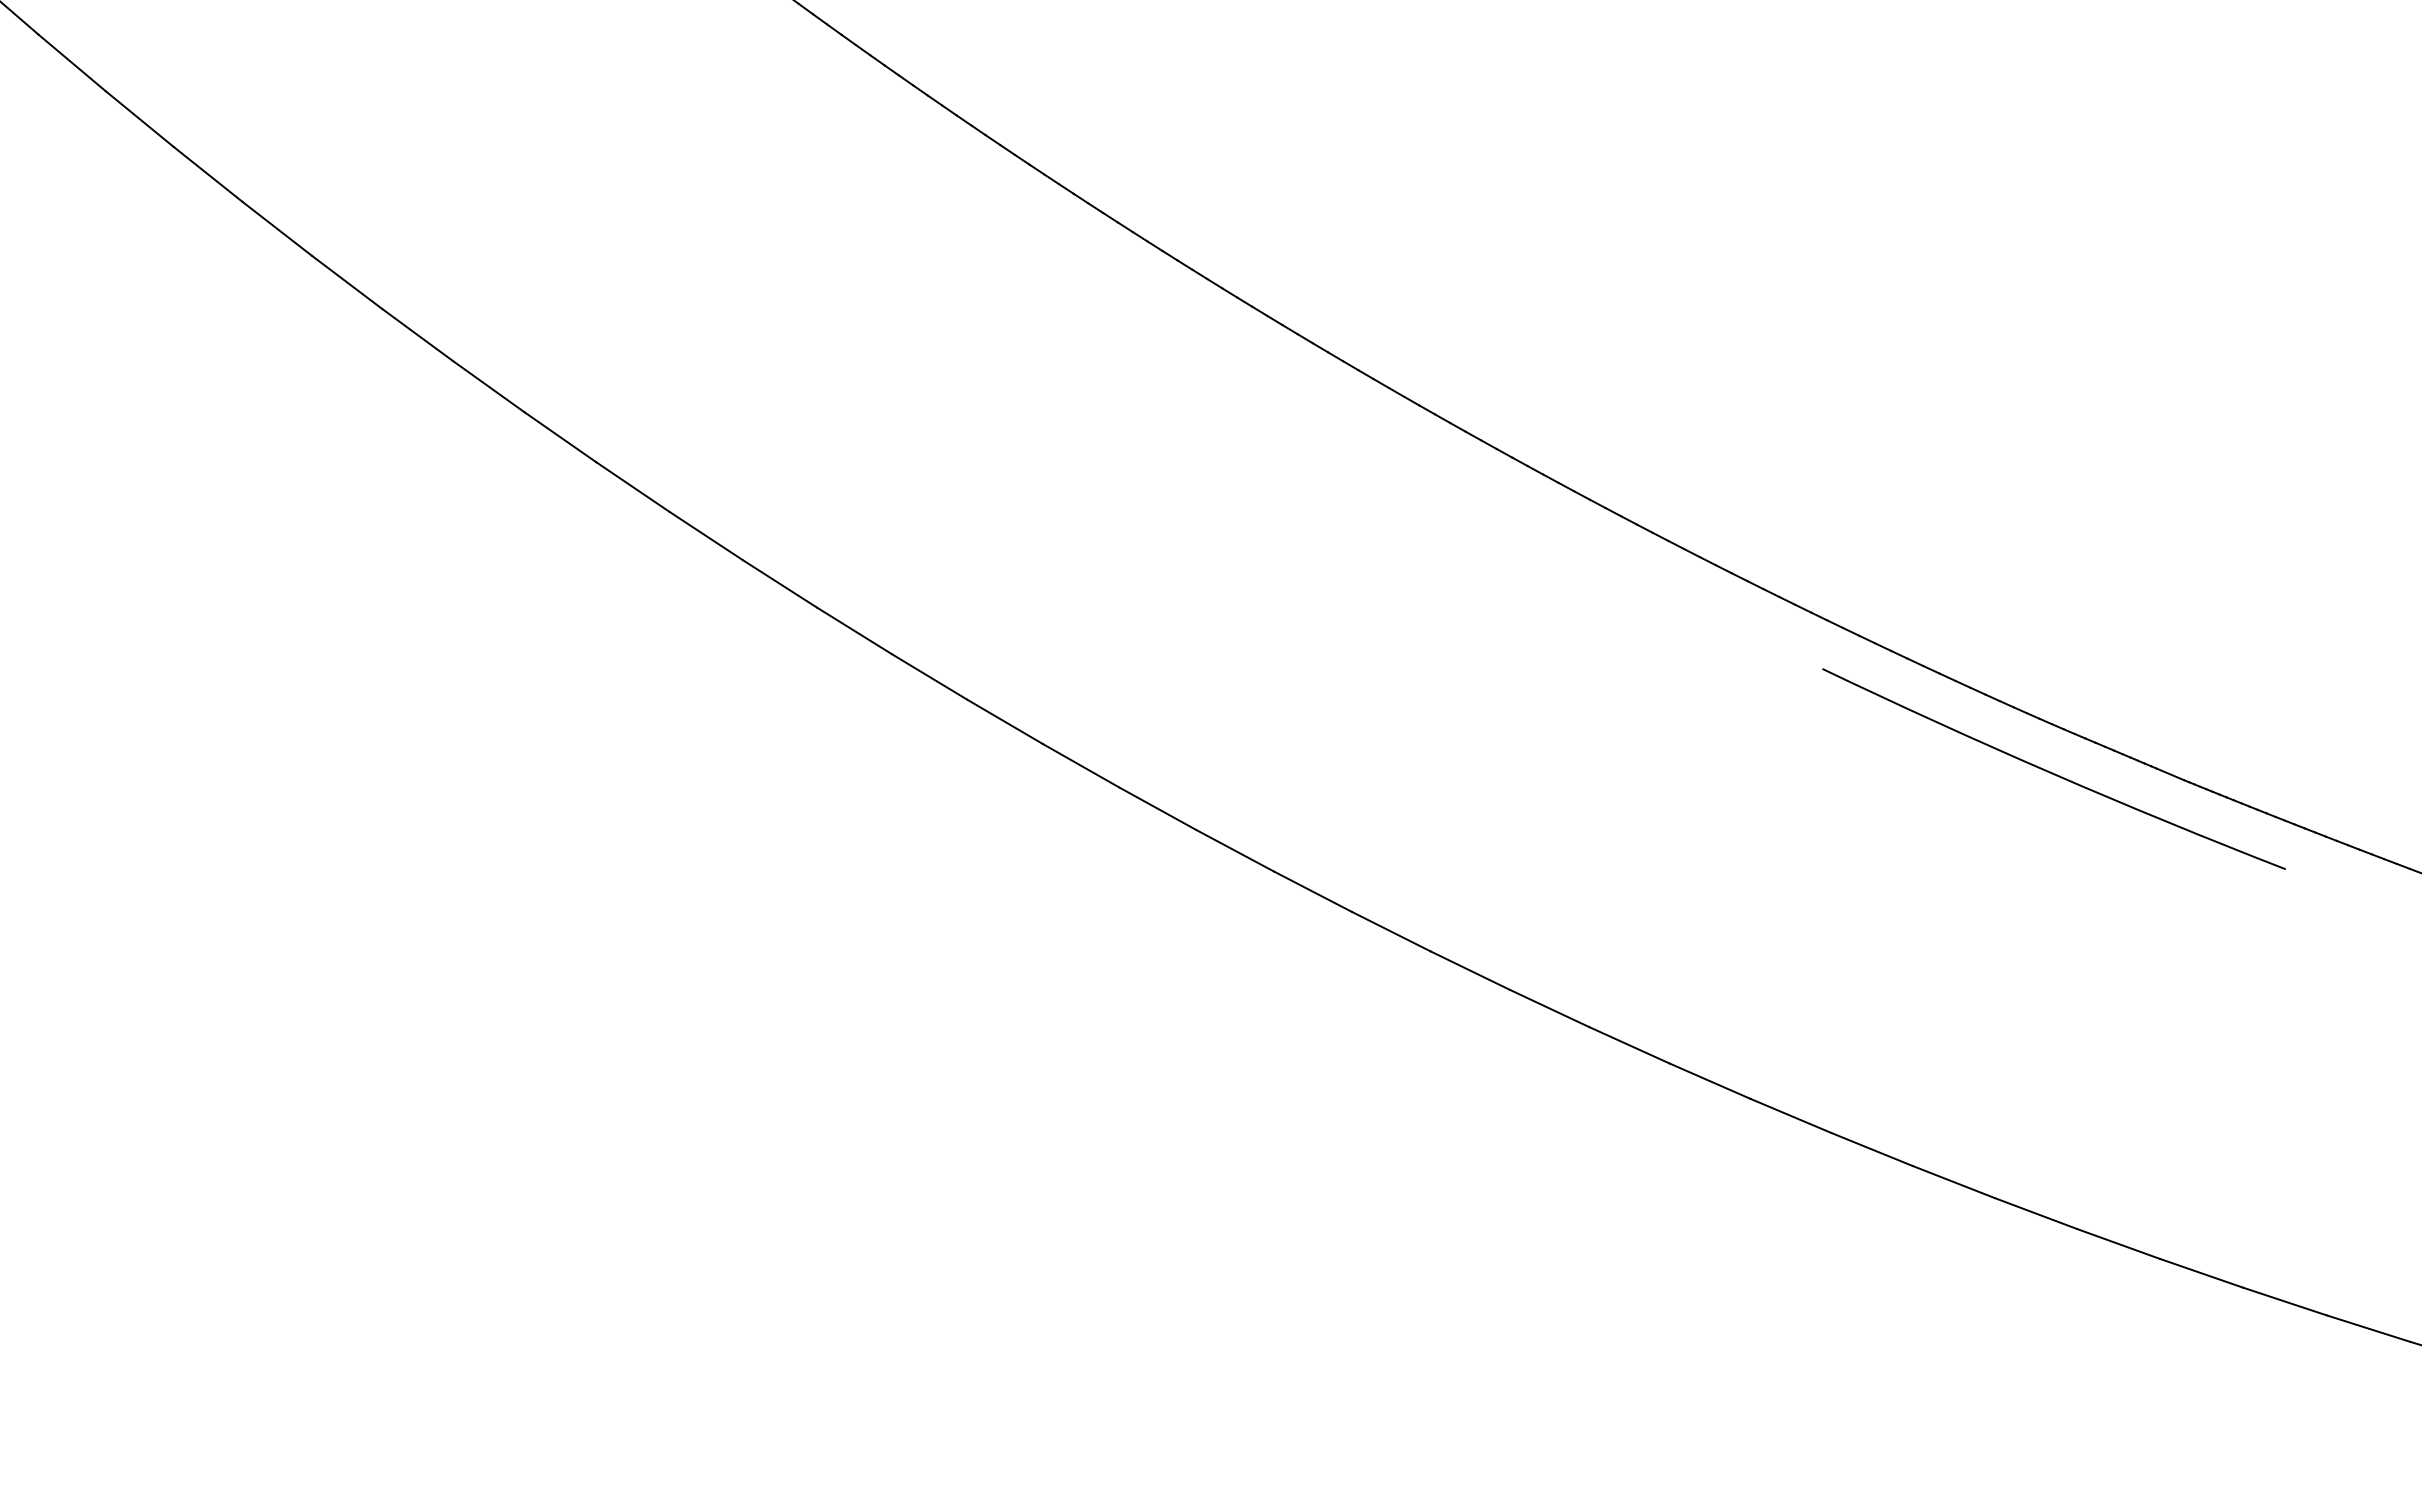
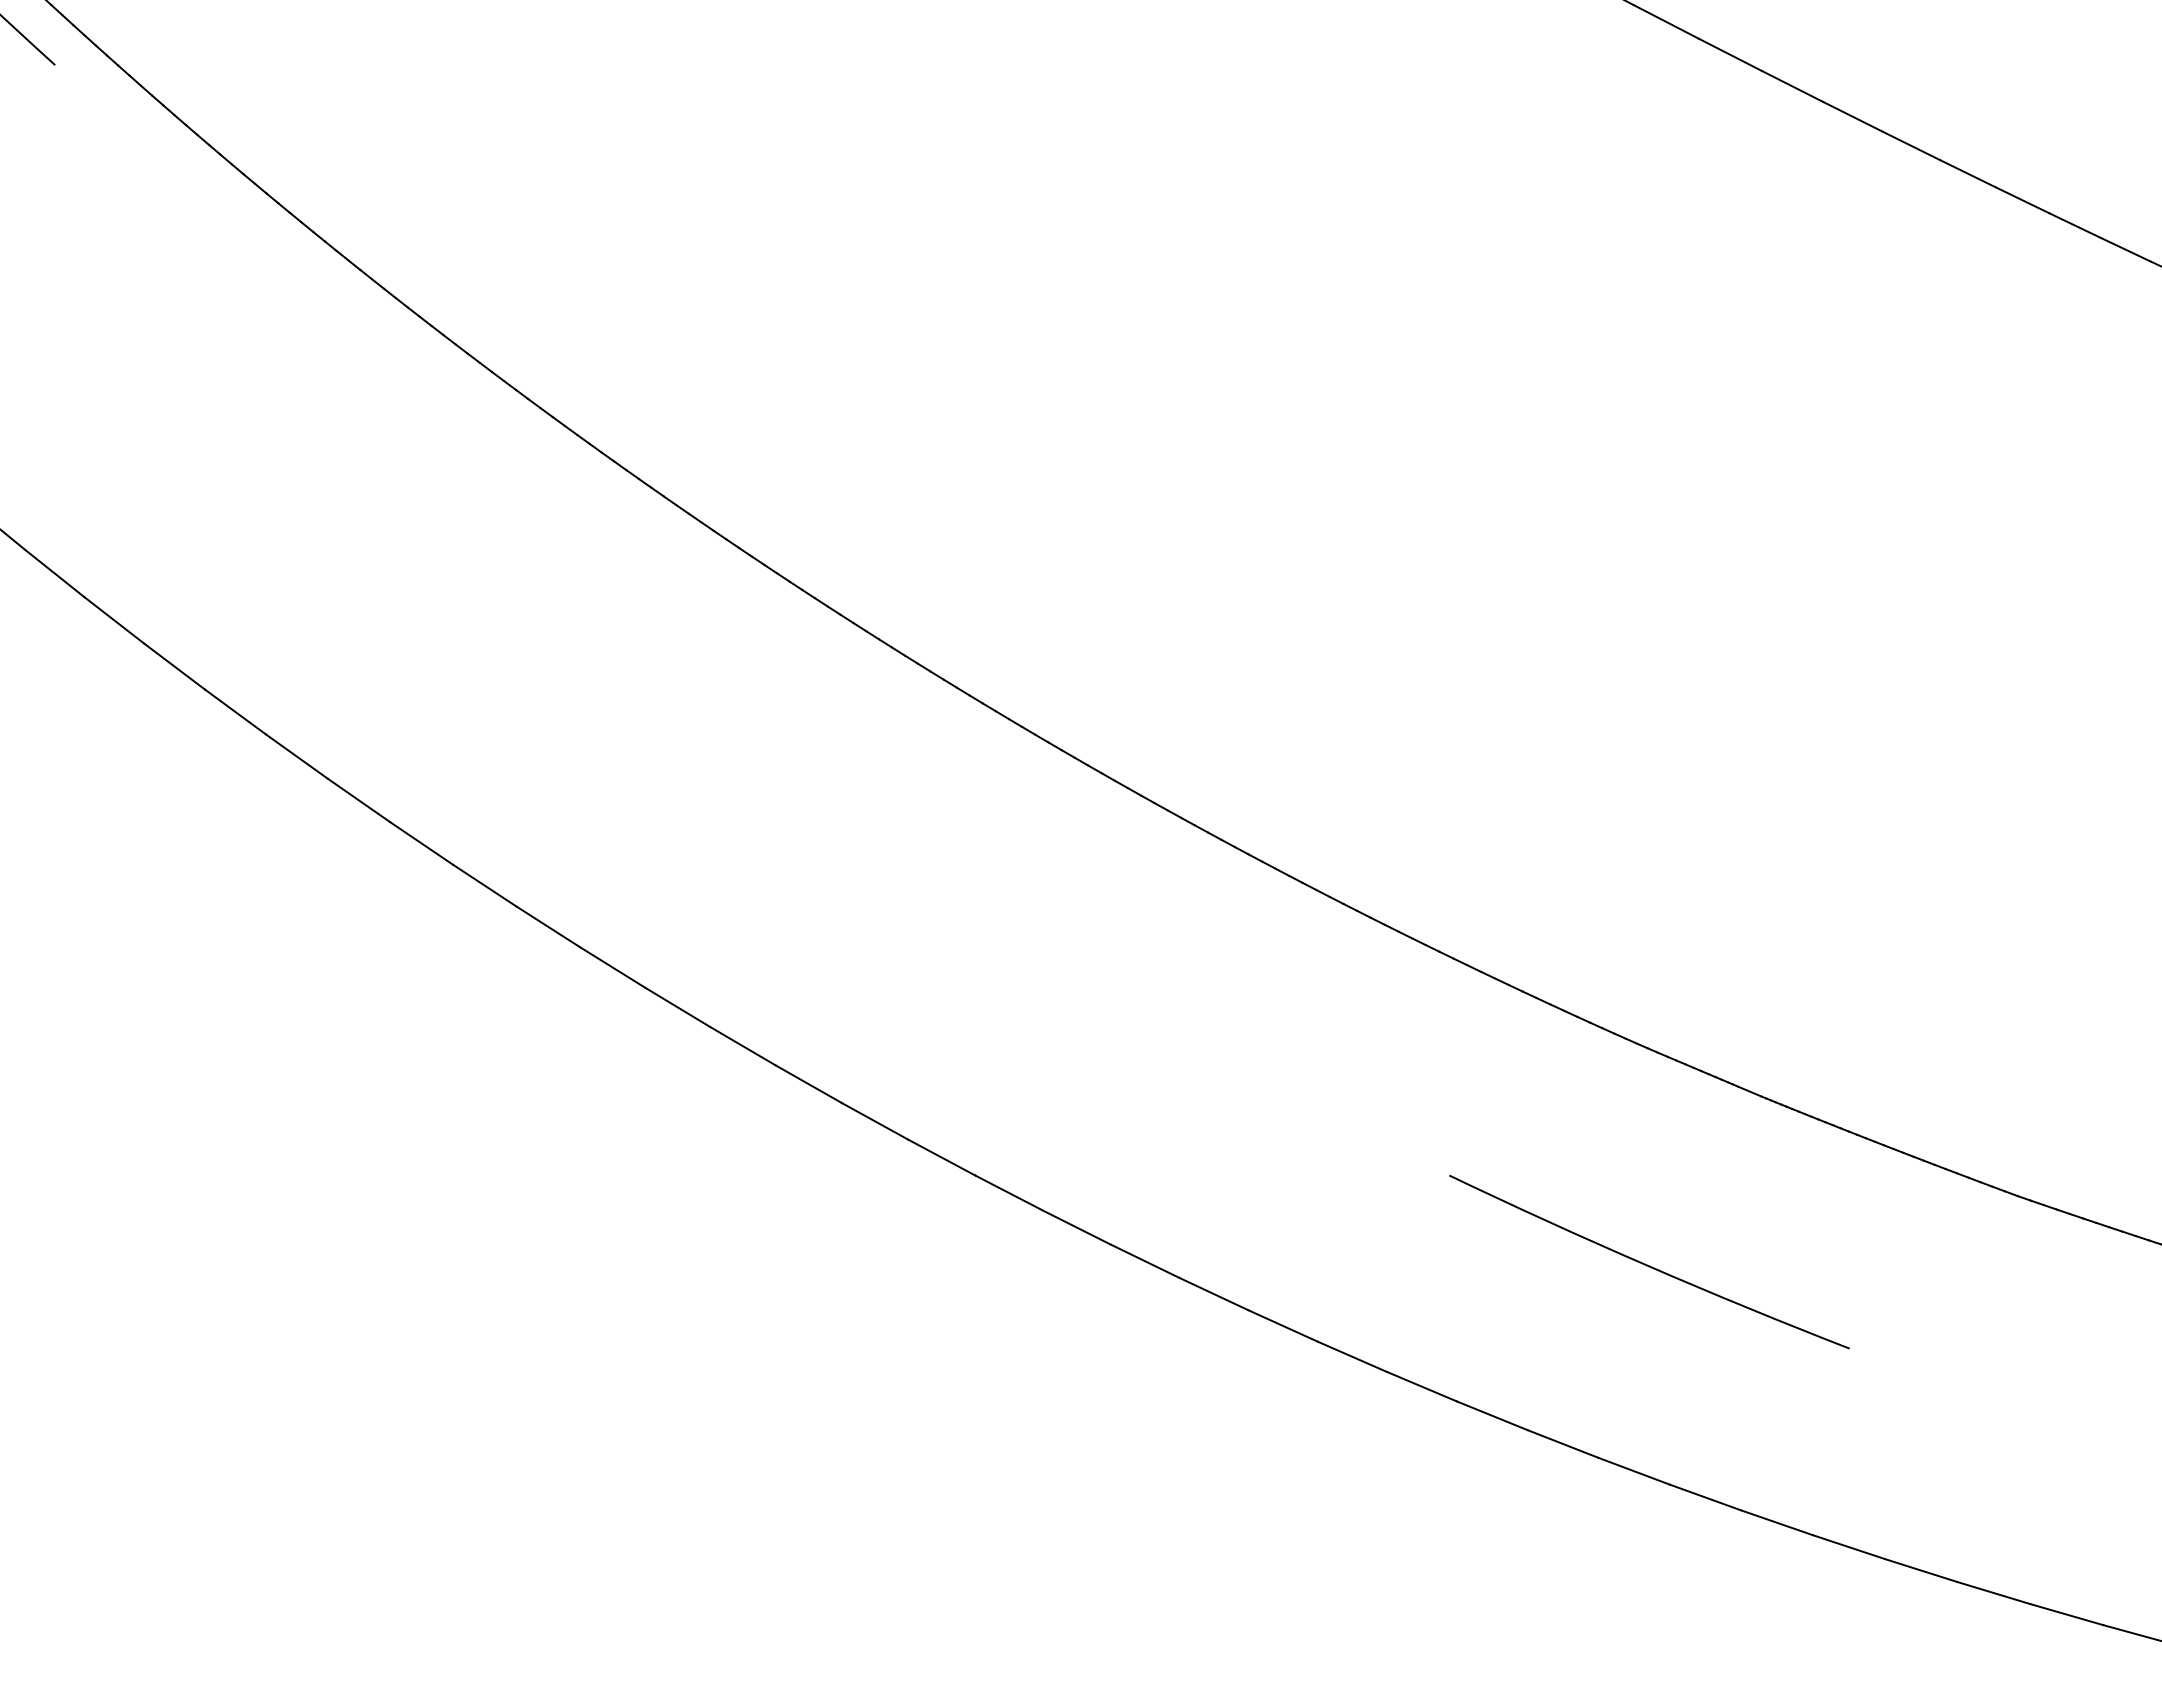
curve: (2051, 771) -> (1647, 1264), moved

